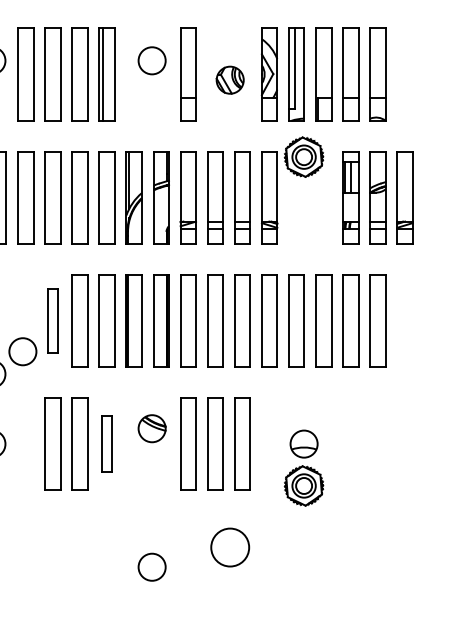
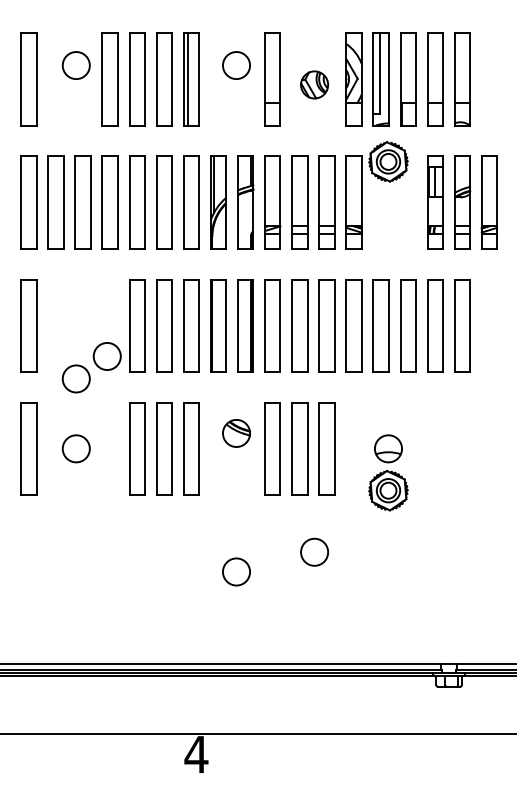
part: (53, 320) -> (137, 325), size x1.43
part: (107, 443) -> (191, 448), size x1.67
circle: (230, 546) -> (314, 551), size x0.71

